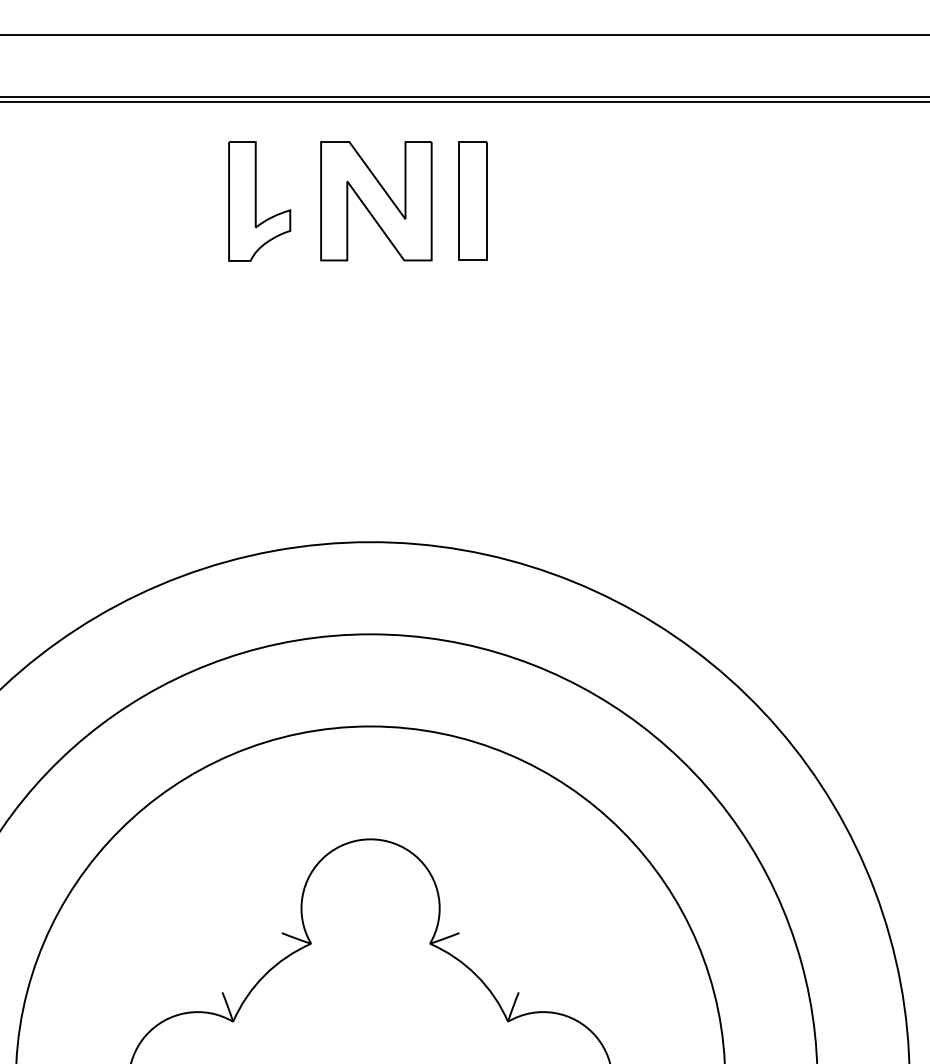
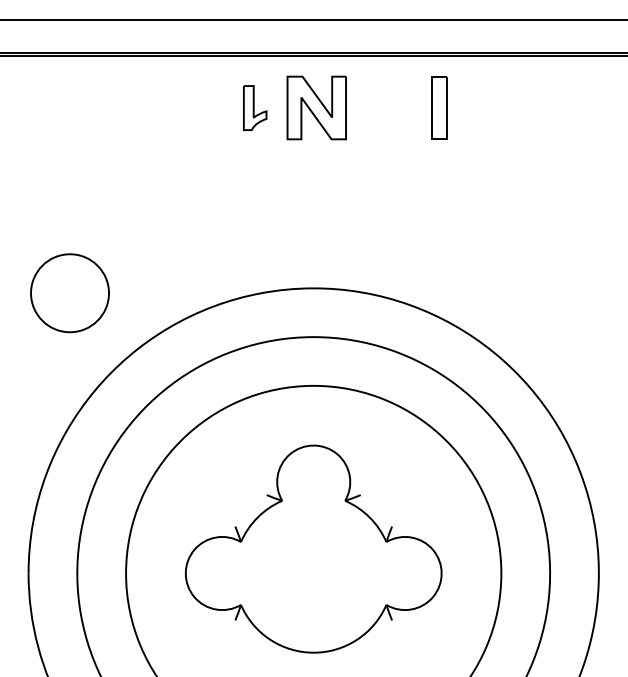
part: (260, 200) -> (255, 107), size x0.7
part: (472, 200) -> (439, 107), moved

